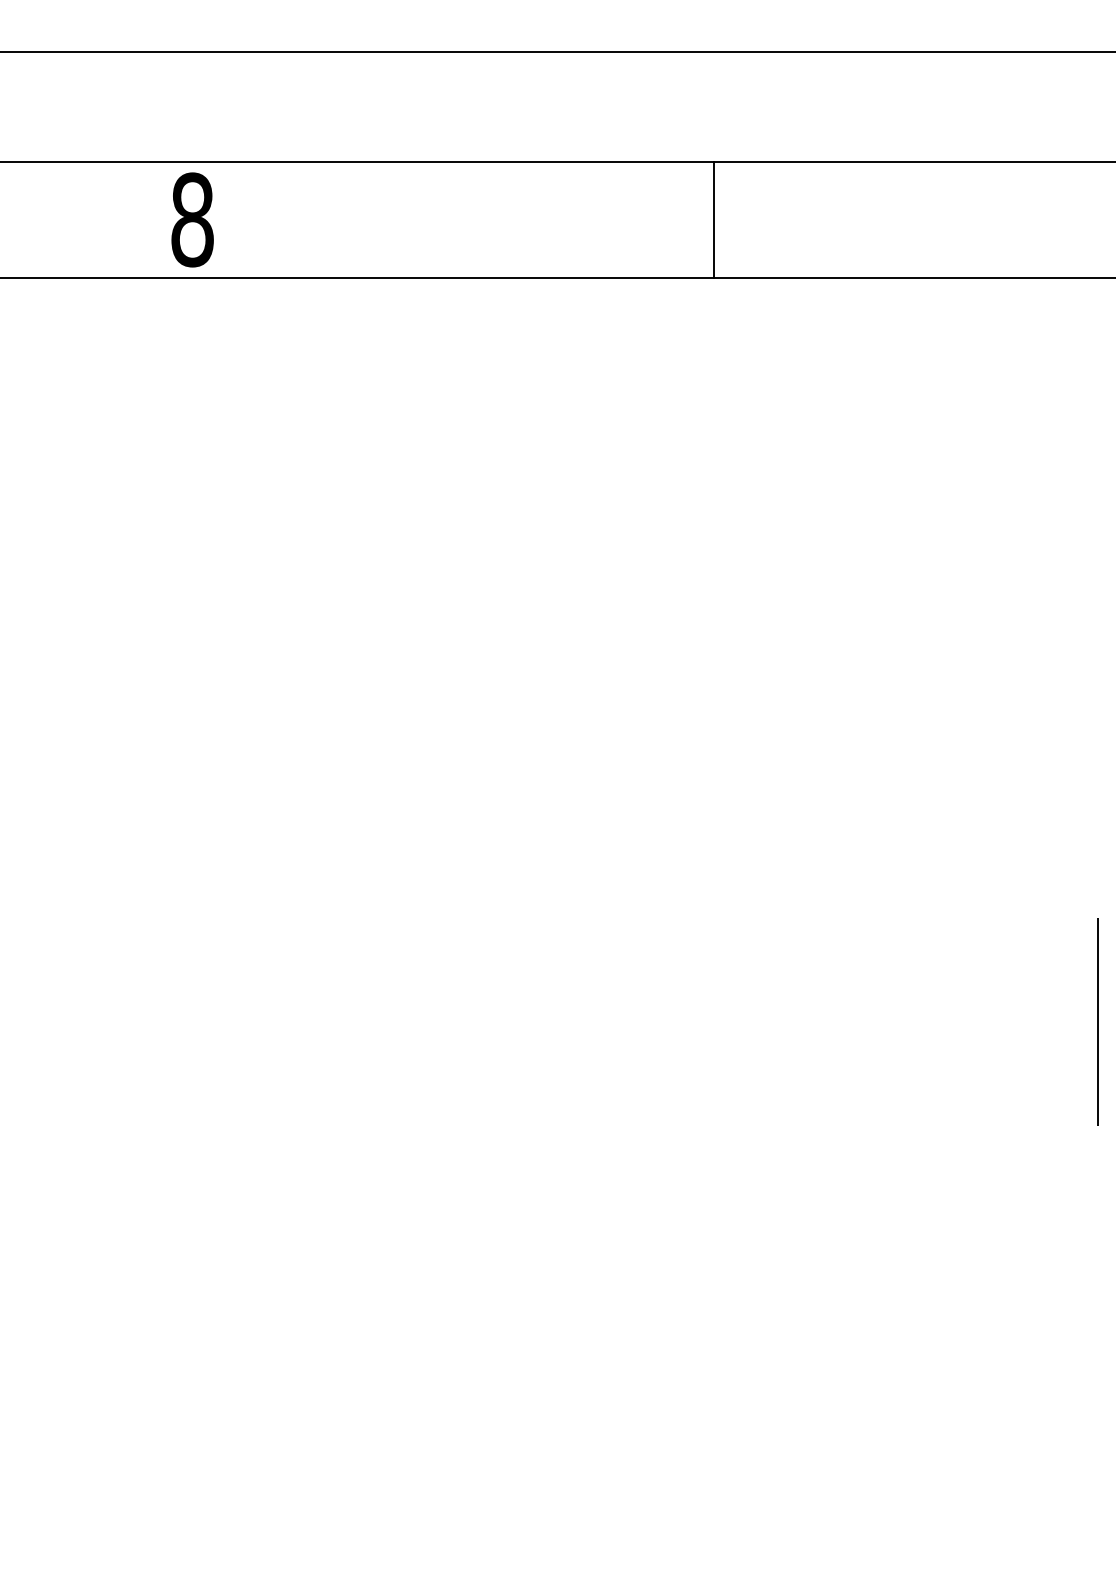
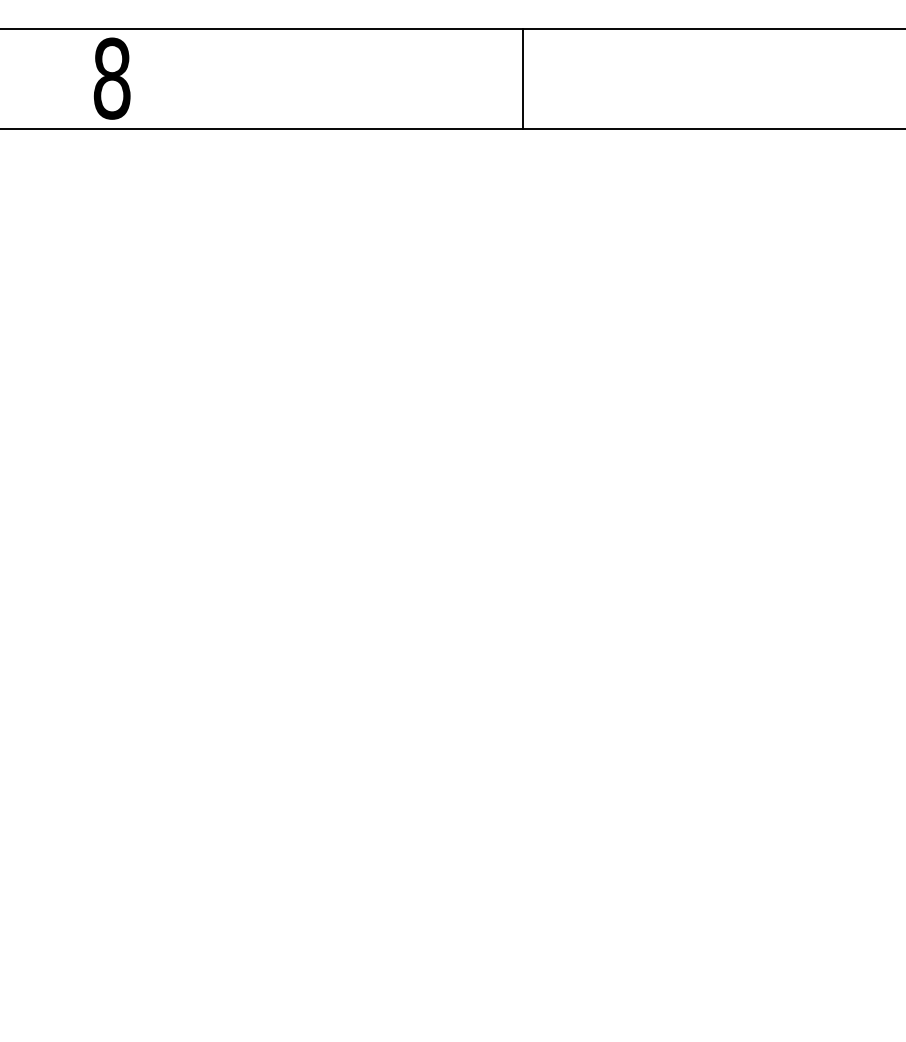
line: (713, 219) -> (522, 78), moved
line: (1097, 1022) -> (894, 772), removed

